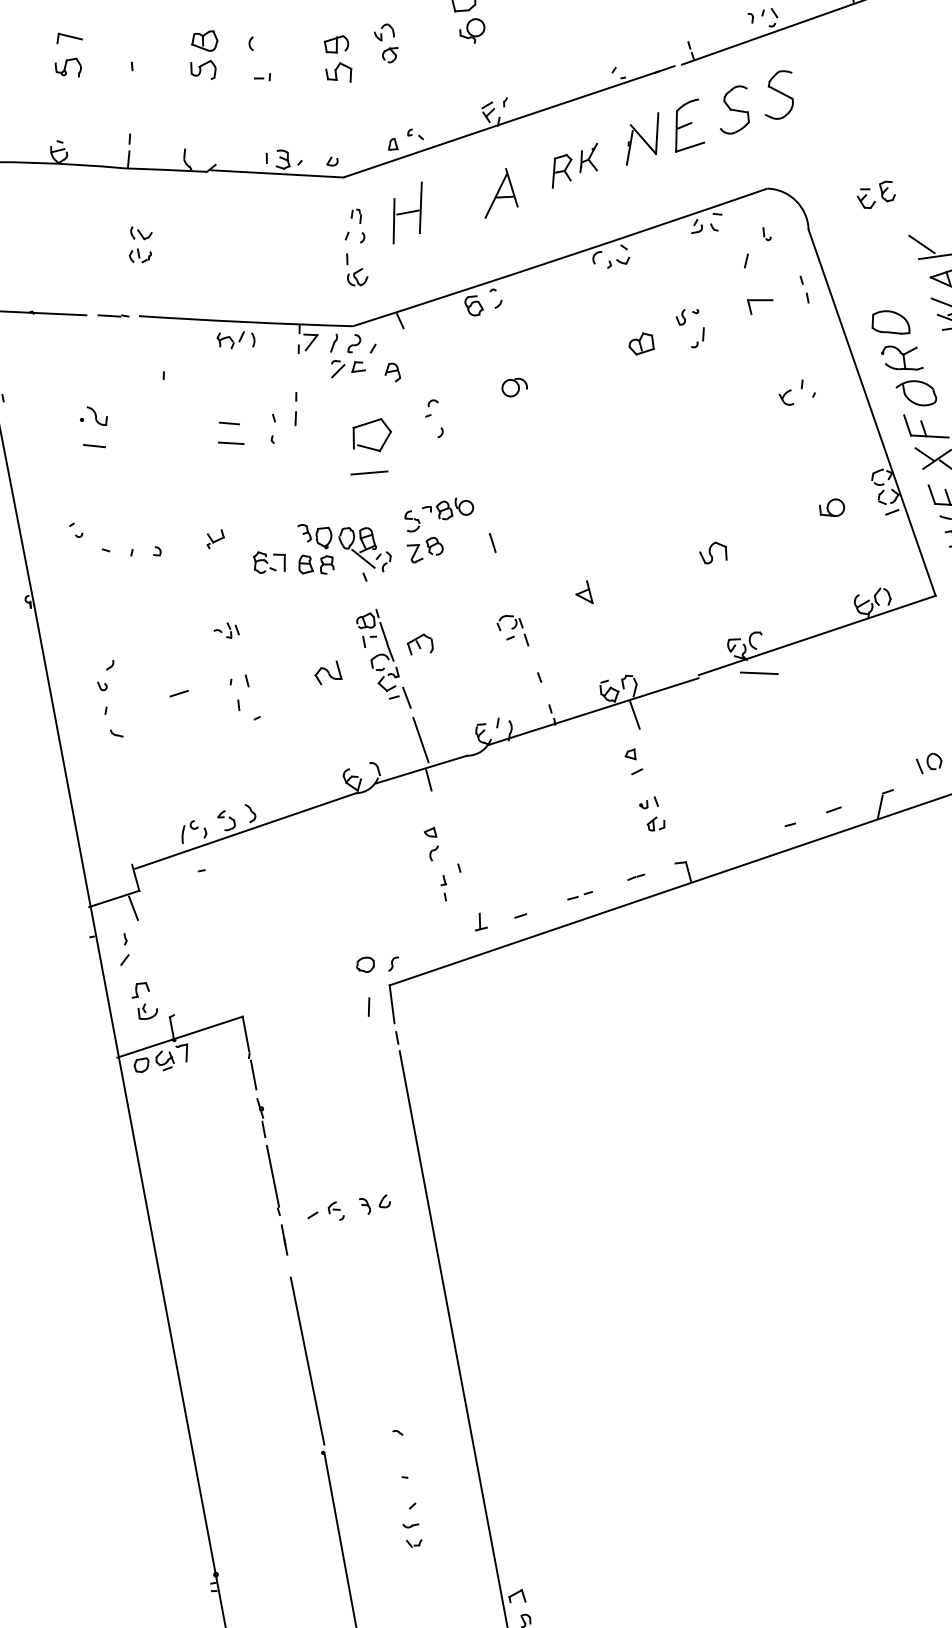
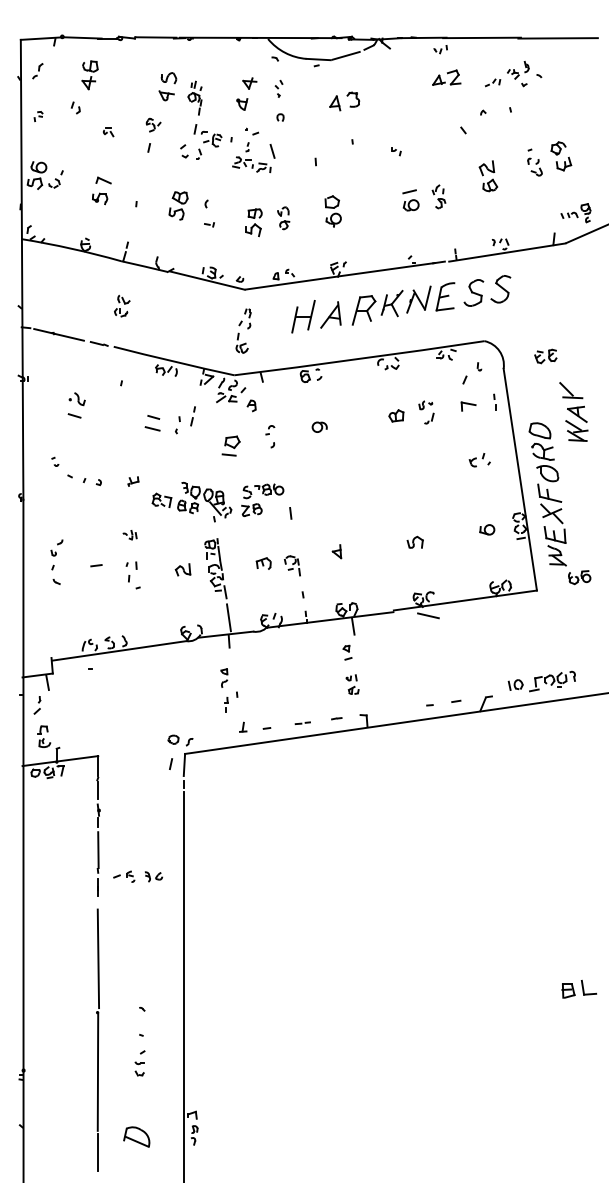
part: (574, 165) -> (377, 307), size x1.67
part: (407, 212) -> (303, 316), moved
part: (368, 446) -> (230, 445), size x0.62
part: (419, 644) -> (263, 563), moved

